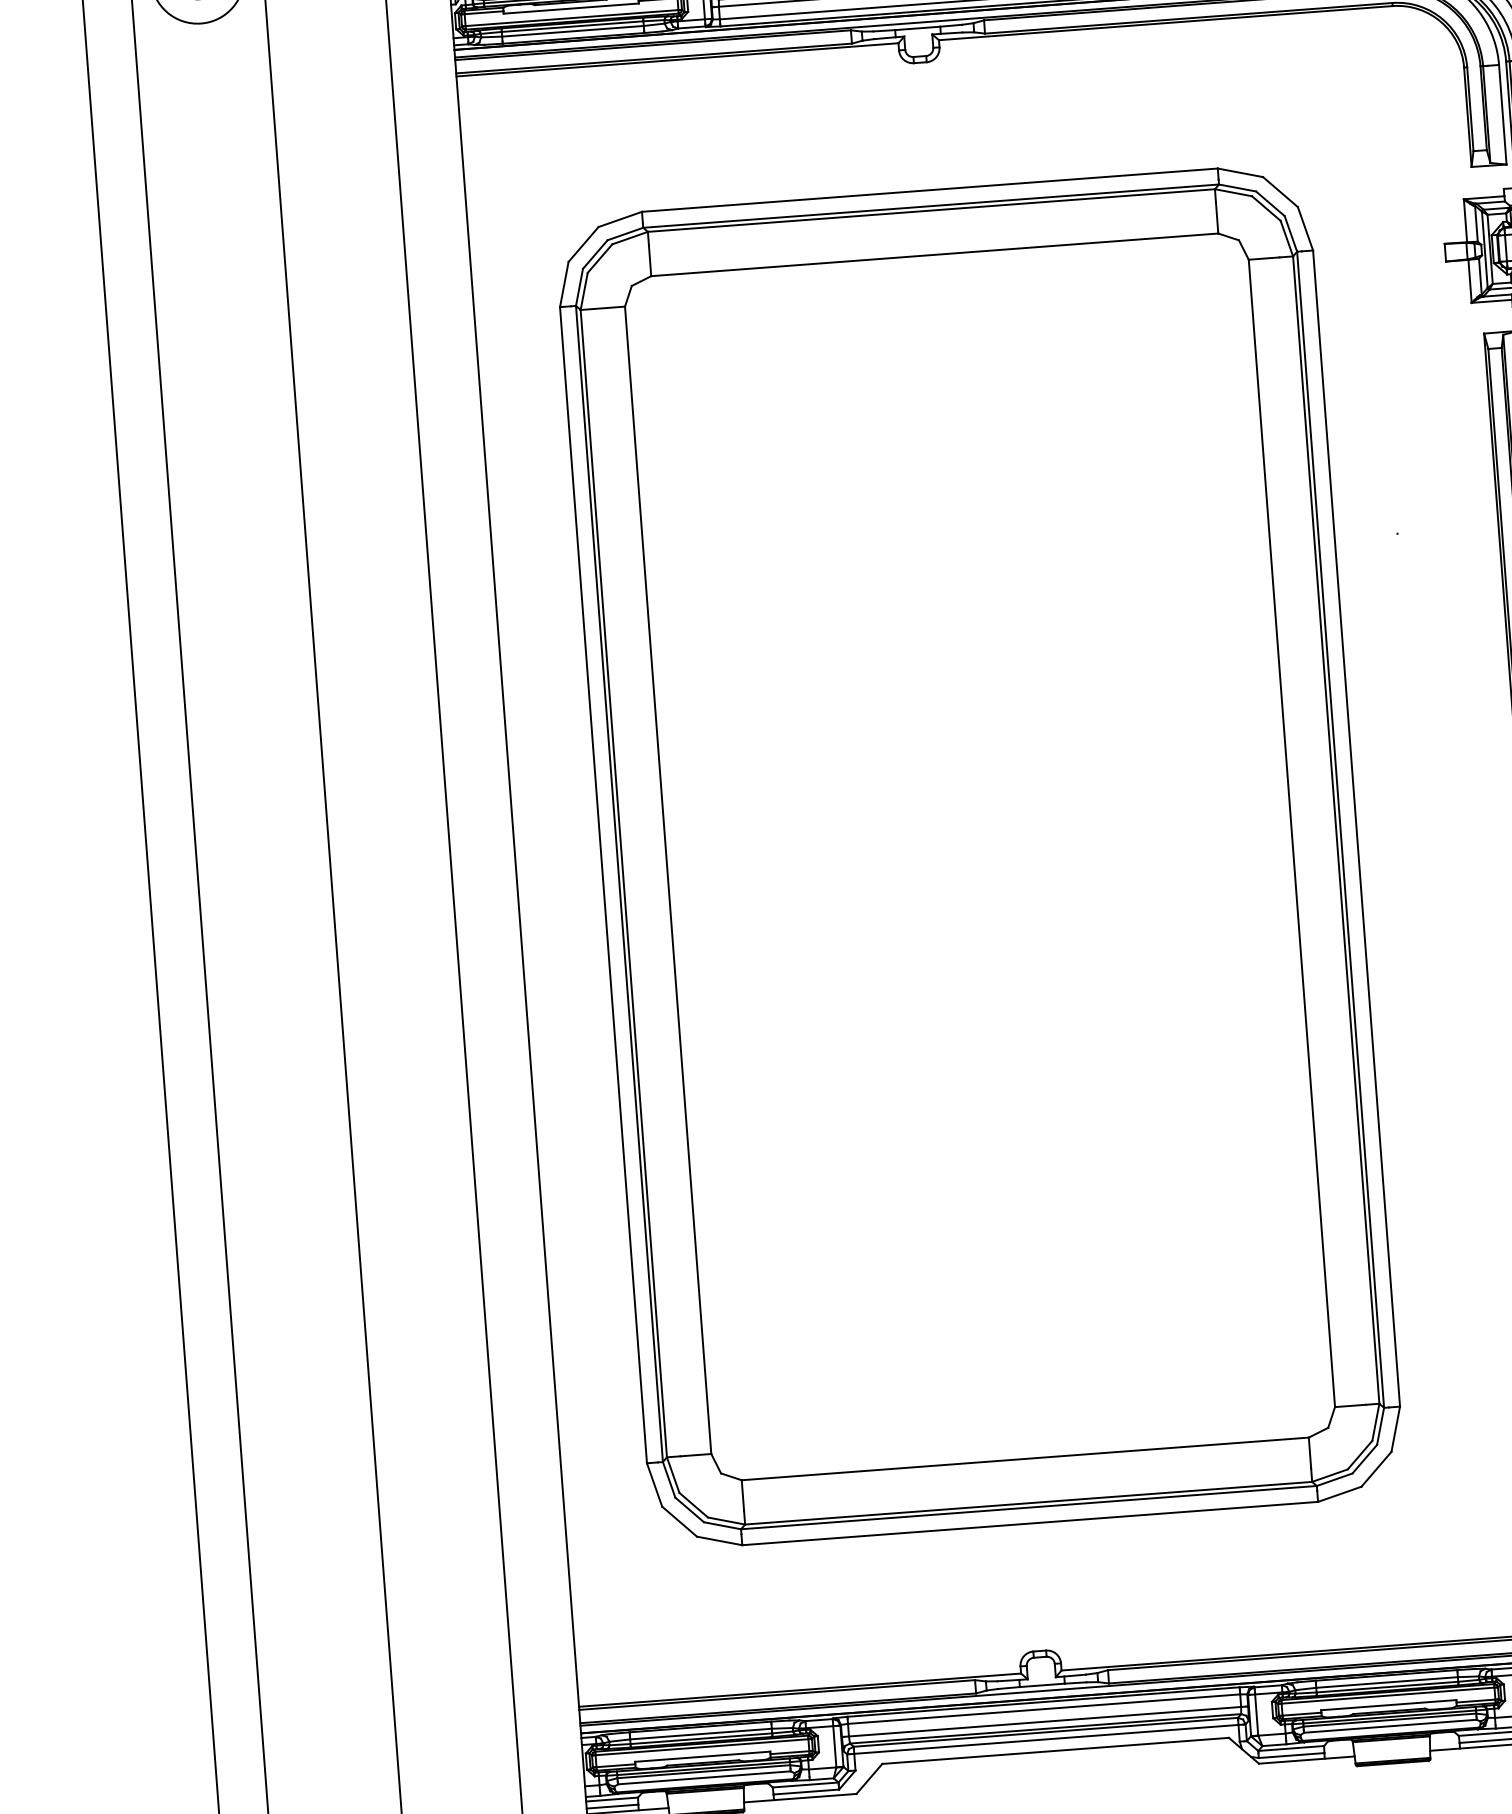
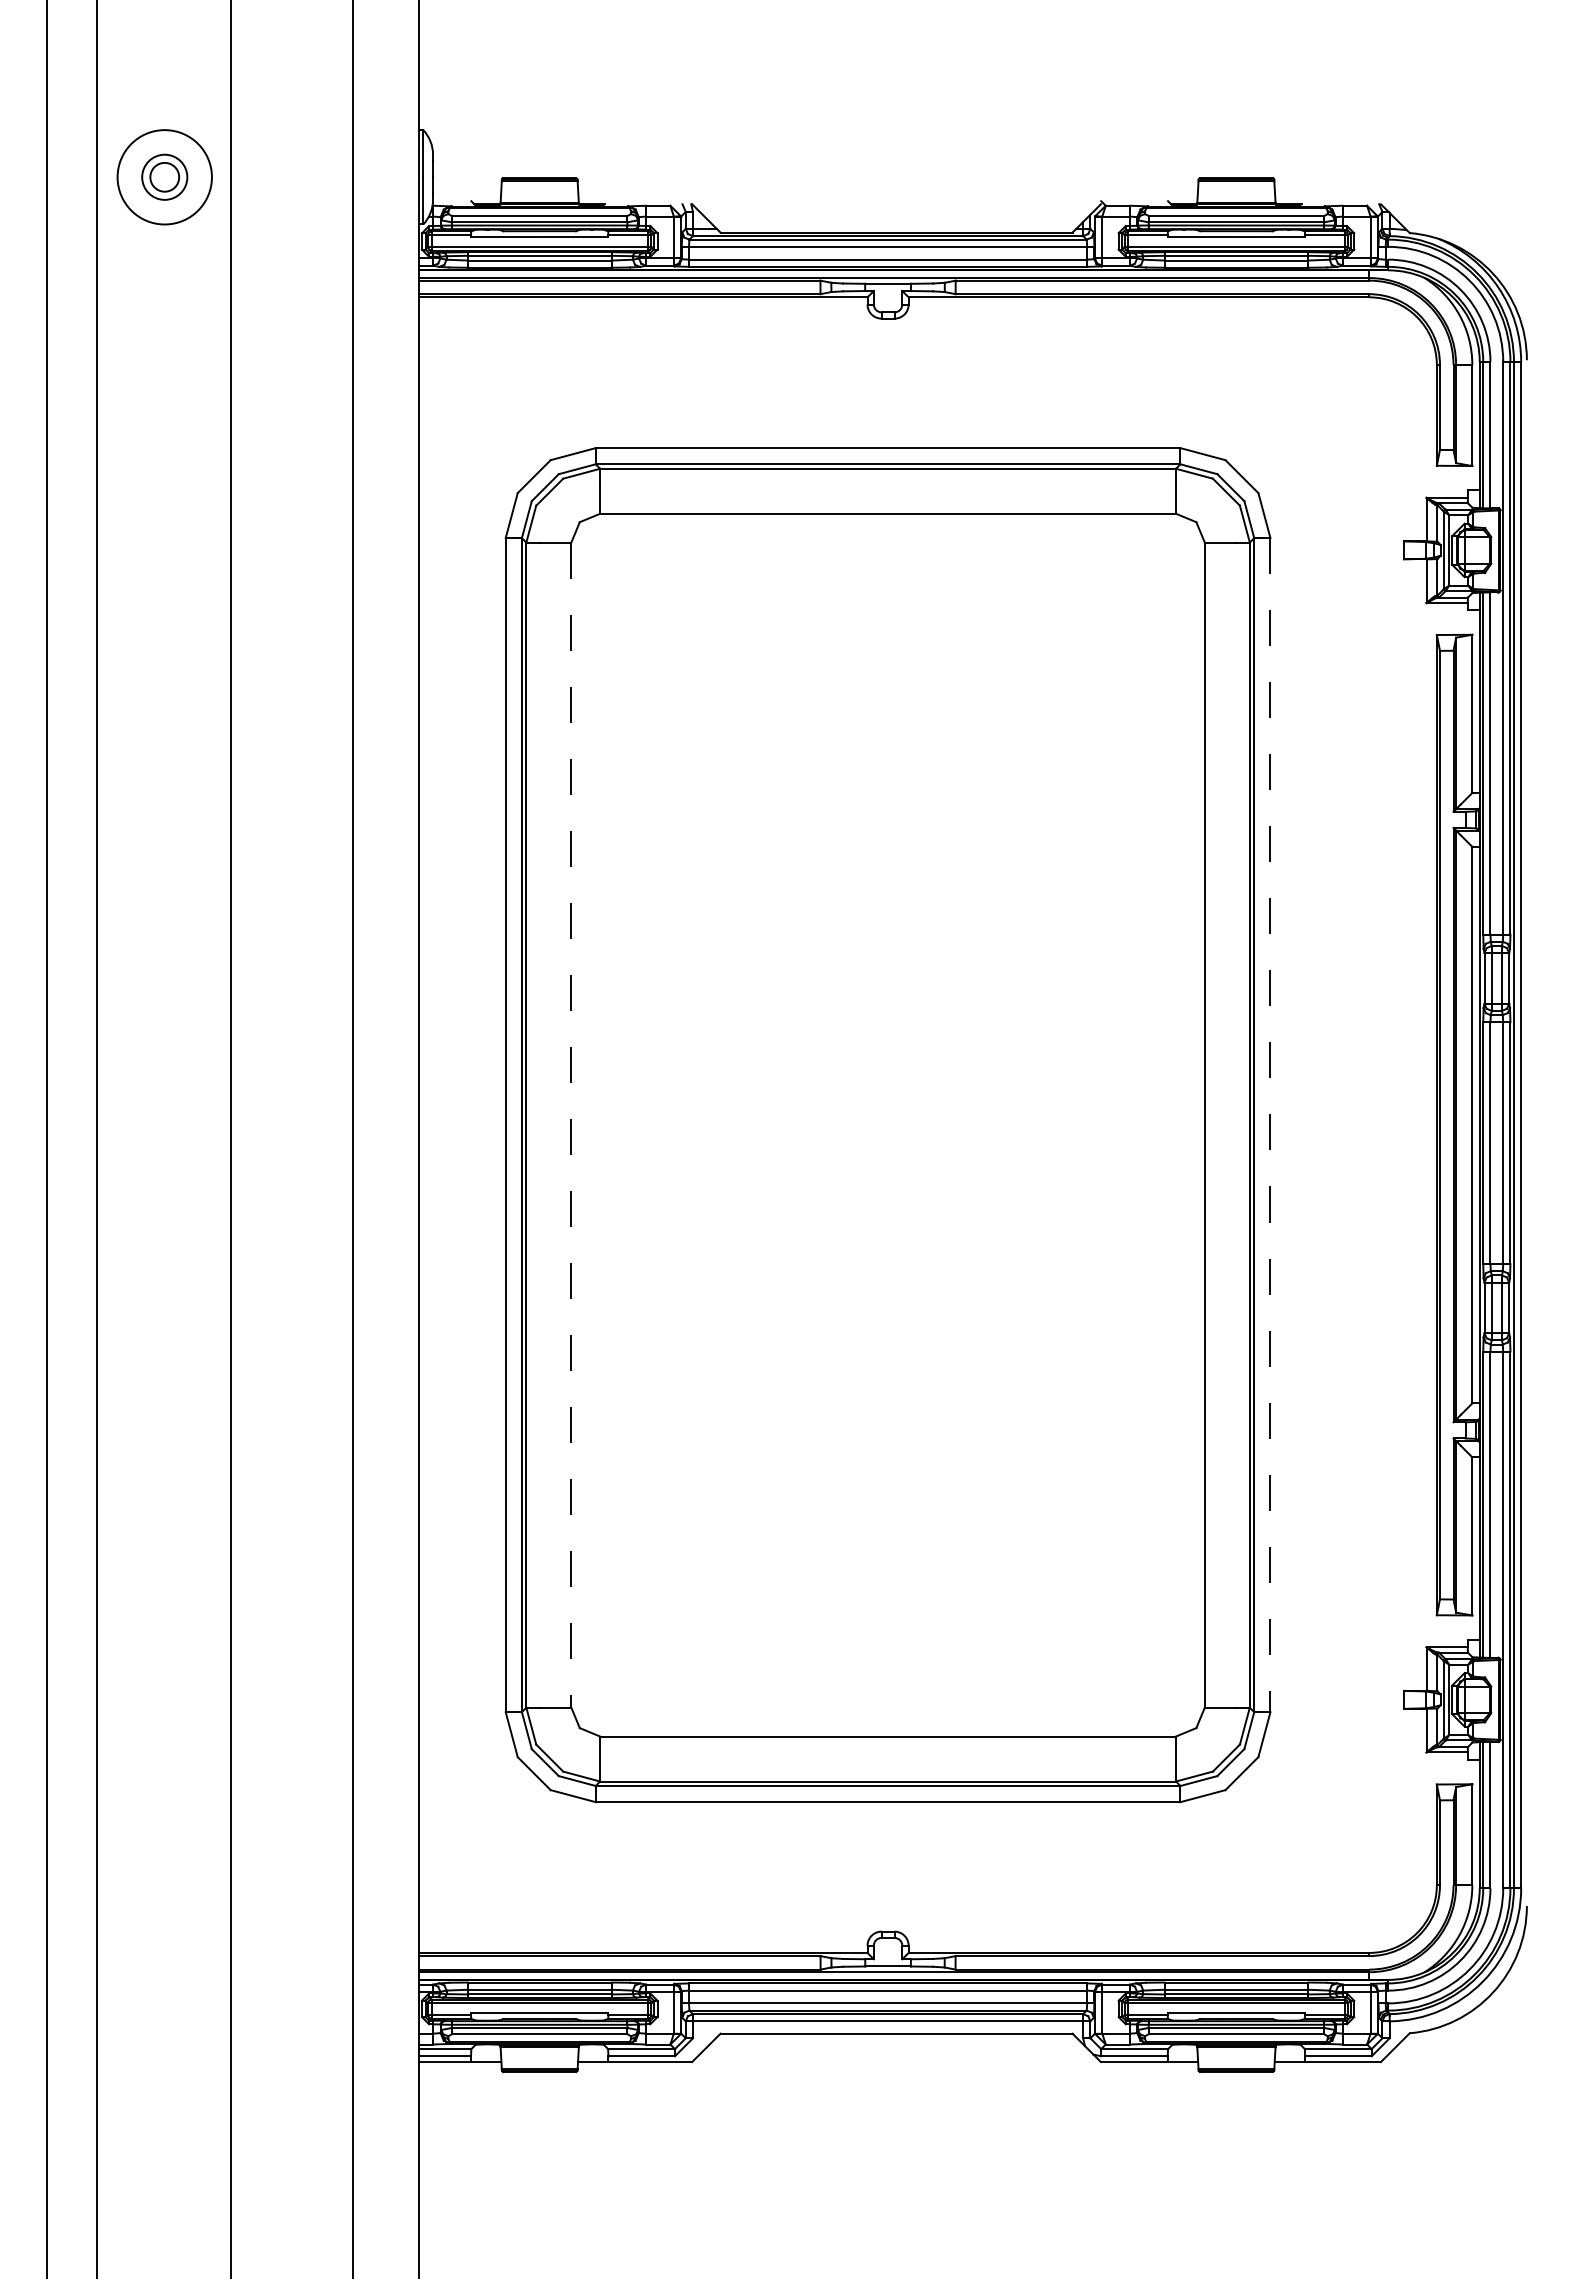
line: (1356, 828) -> (1270, 1125), solid -> dashed
line: (668, 880) -> (571, 1125), solid -> dashed

